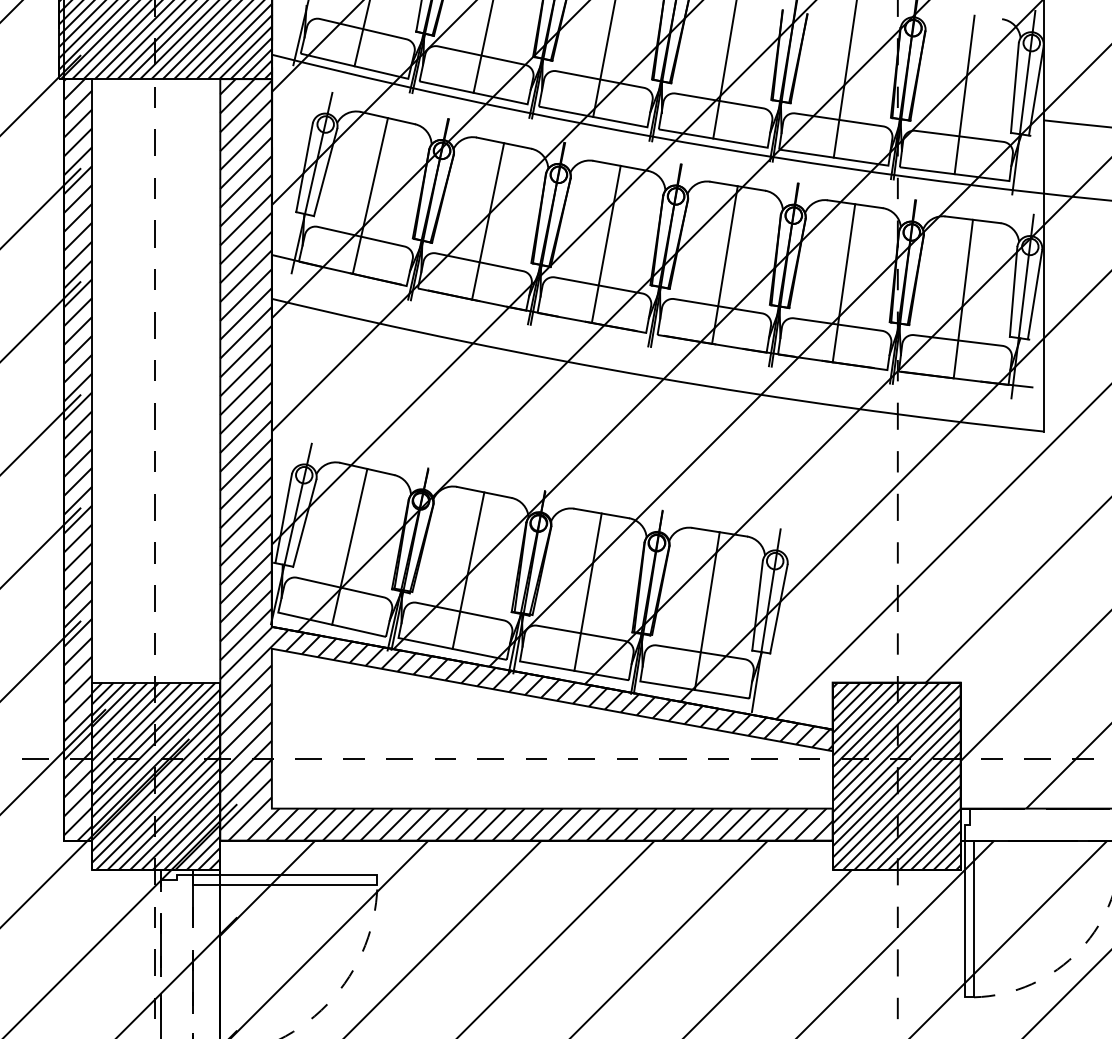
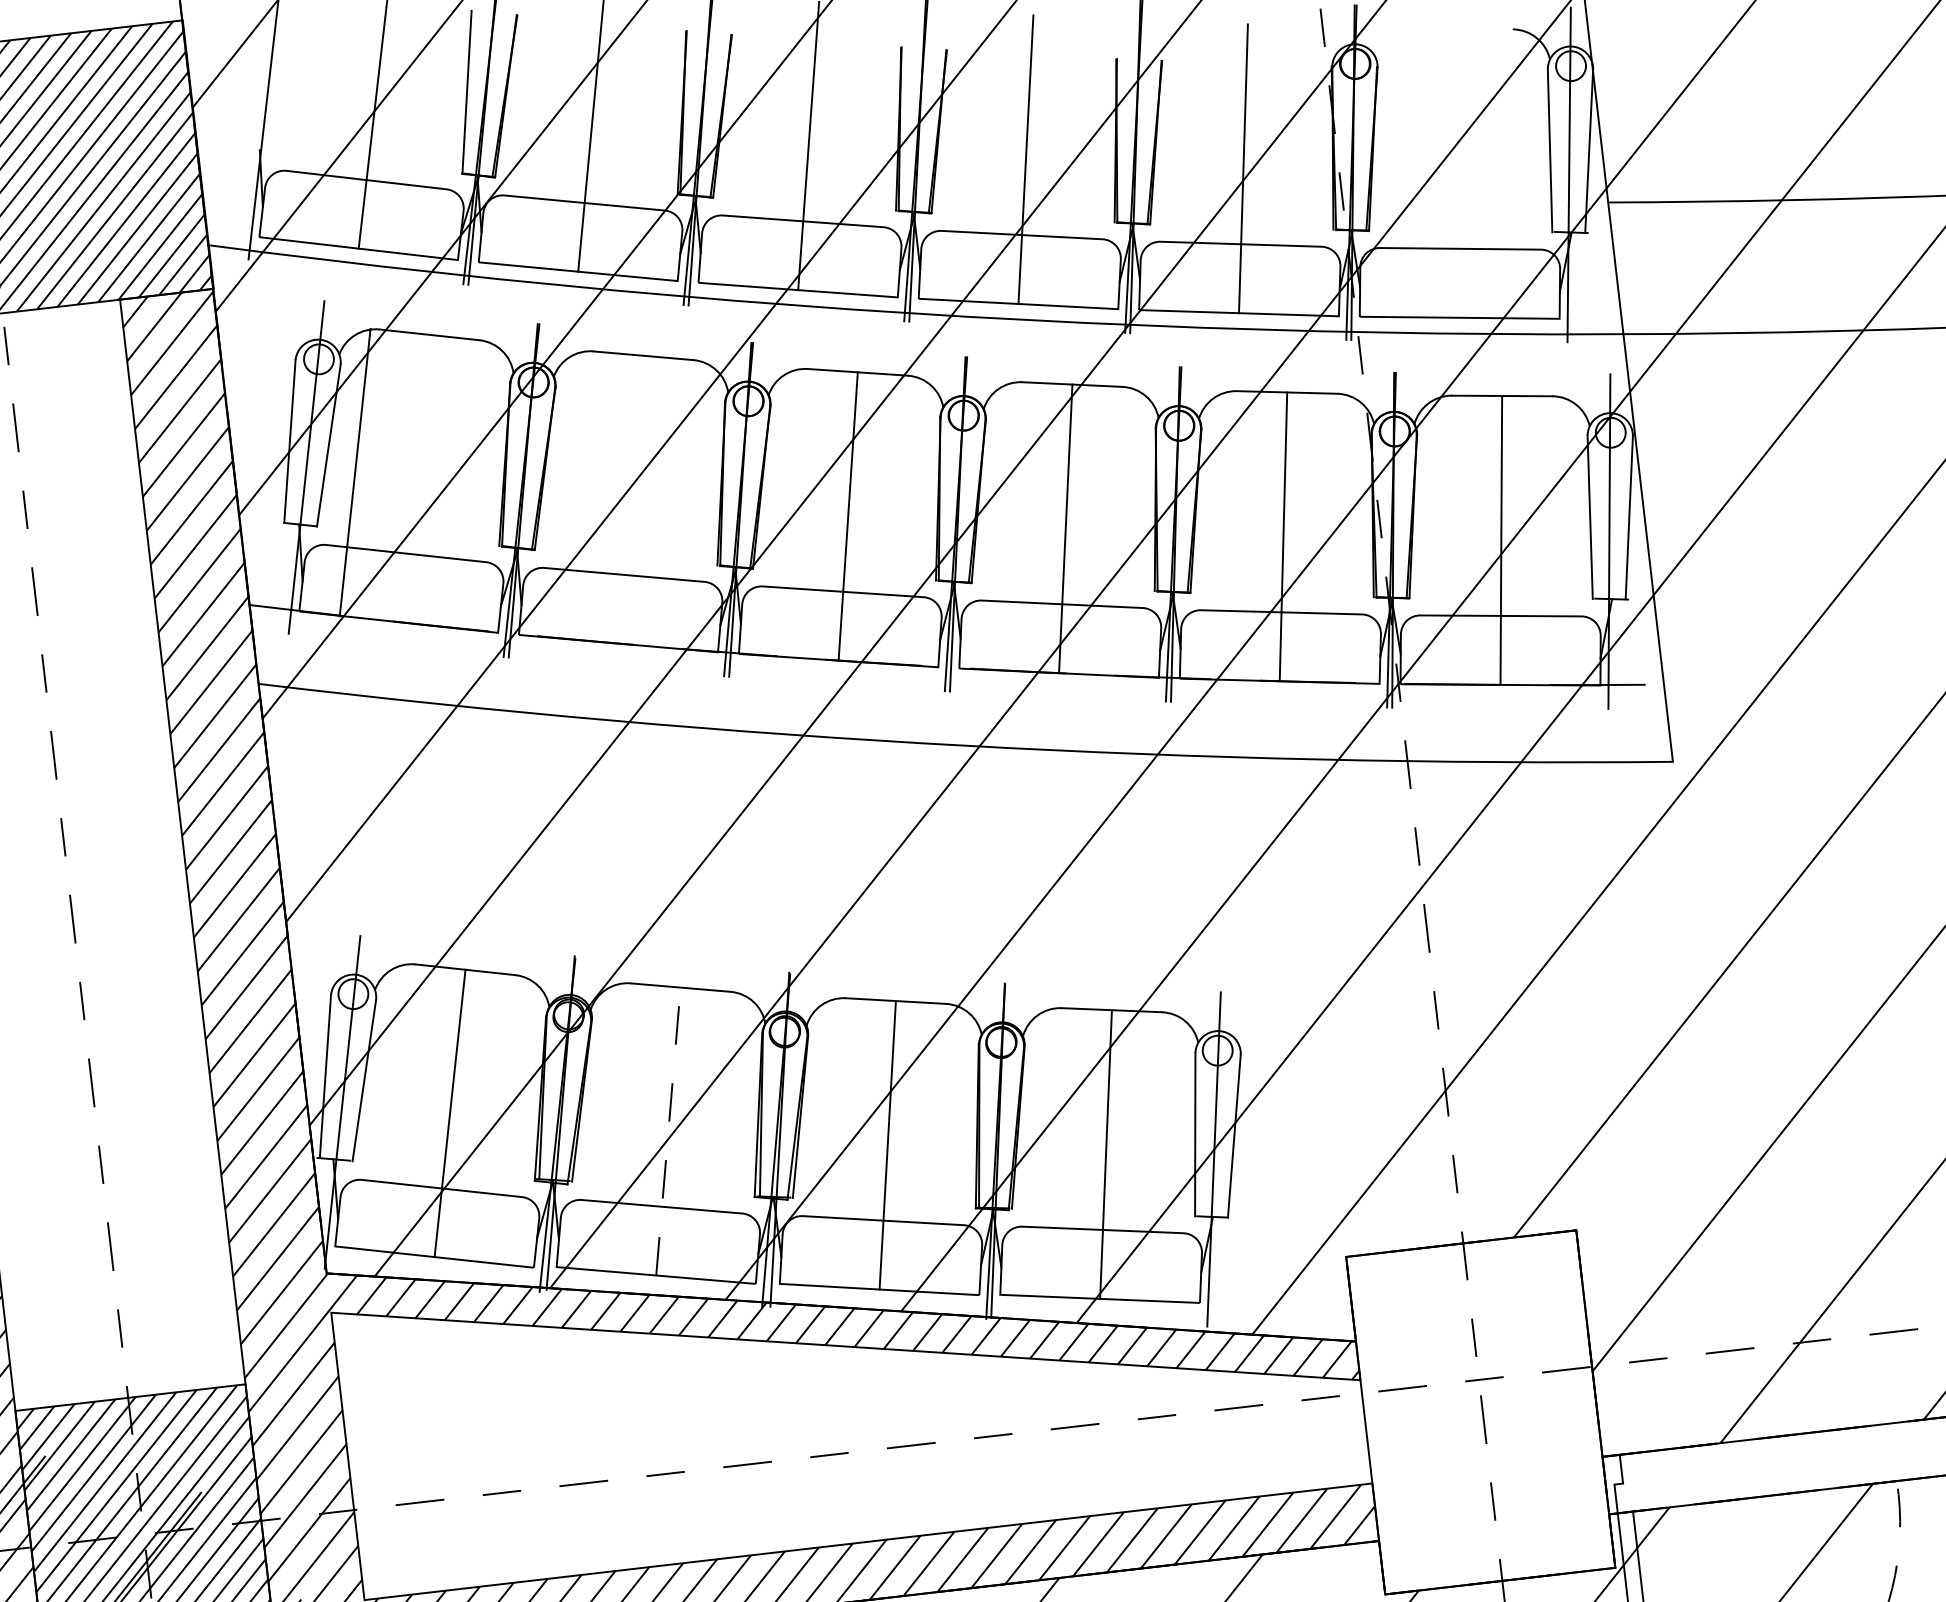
line: (964, 94) -> (1460, 172), removed
line: (369, 195) -> (353, 471), moved
line: (488, 221) -> (631, 499), removed
line: (468, 570) -> (668, 1131), solid -> dashed
hatch: (896, 776) -> (1480, 1412), removed

